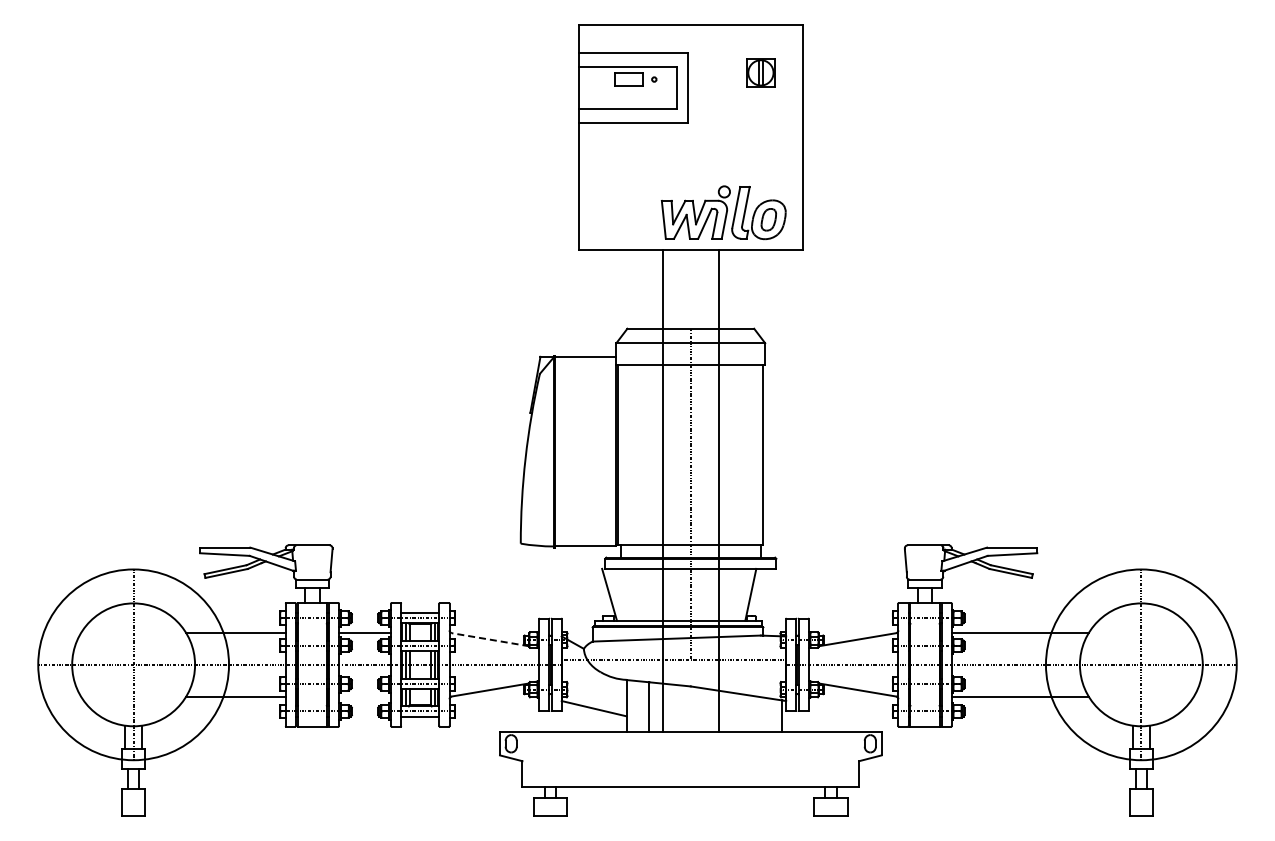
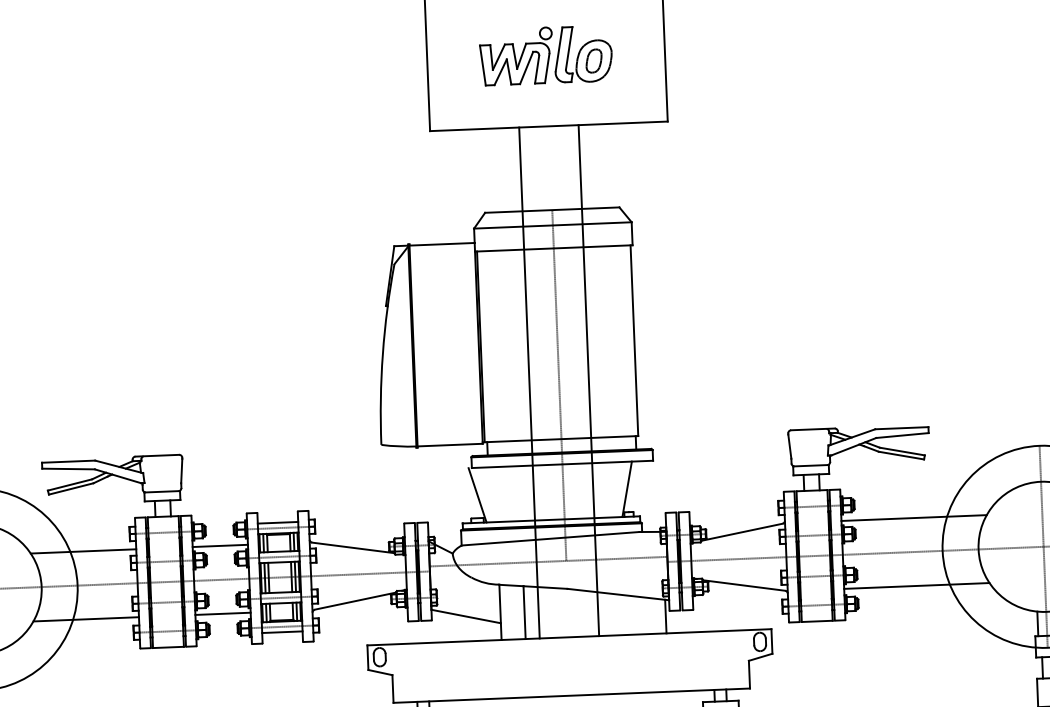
part: (723, 212) -> (545, 55), moved
line: (490, 639) -> (353, 547), dashed -> solid
line: (364, 696) -> (222, 613), added

